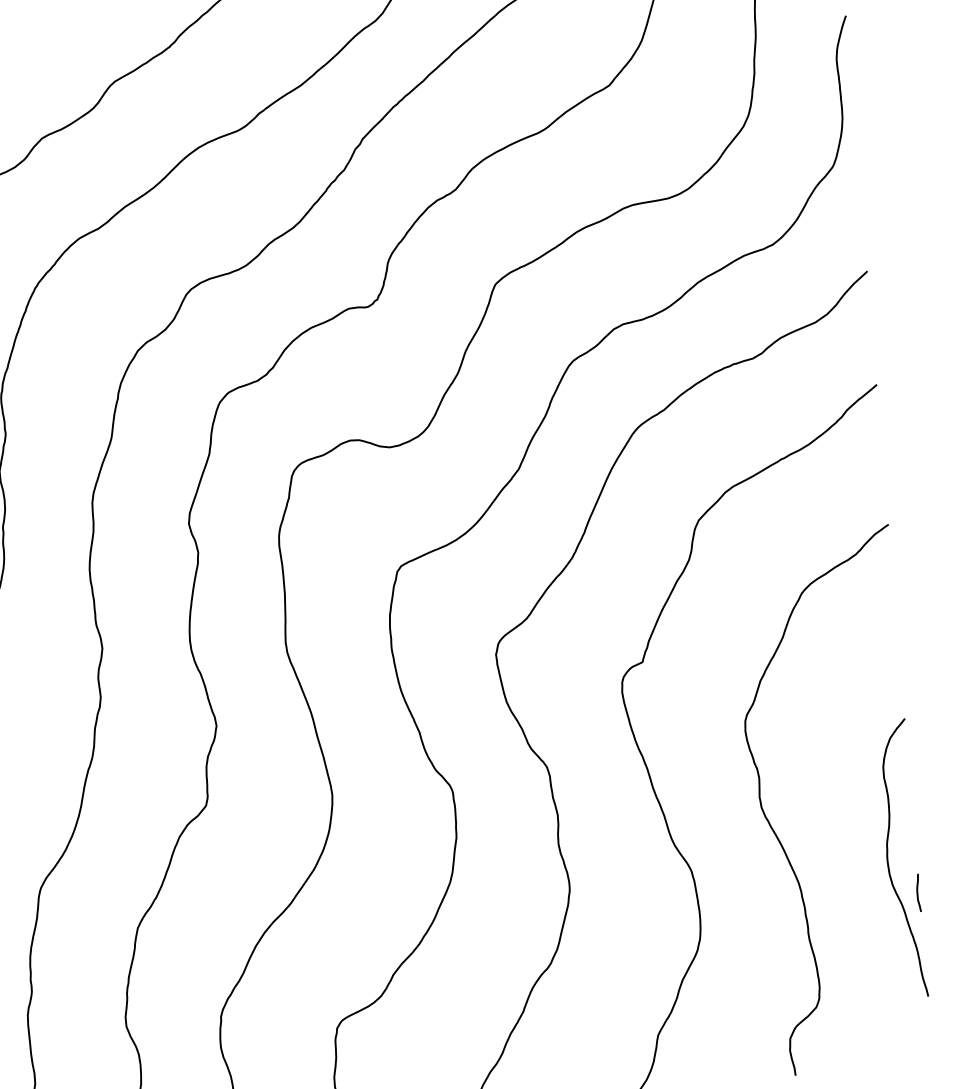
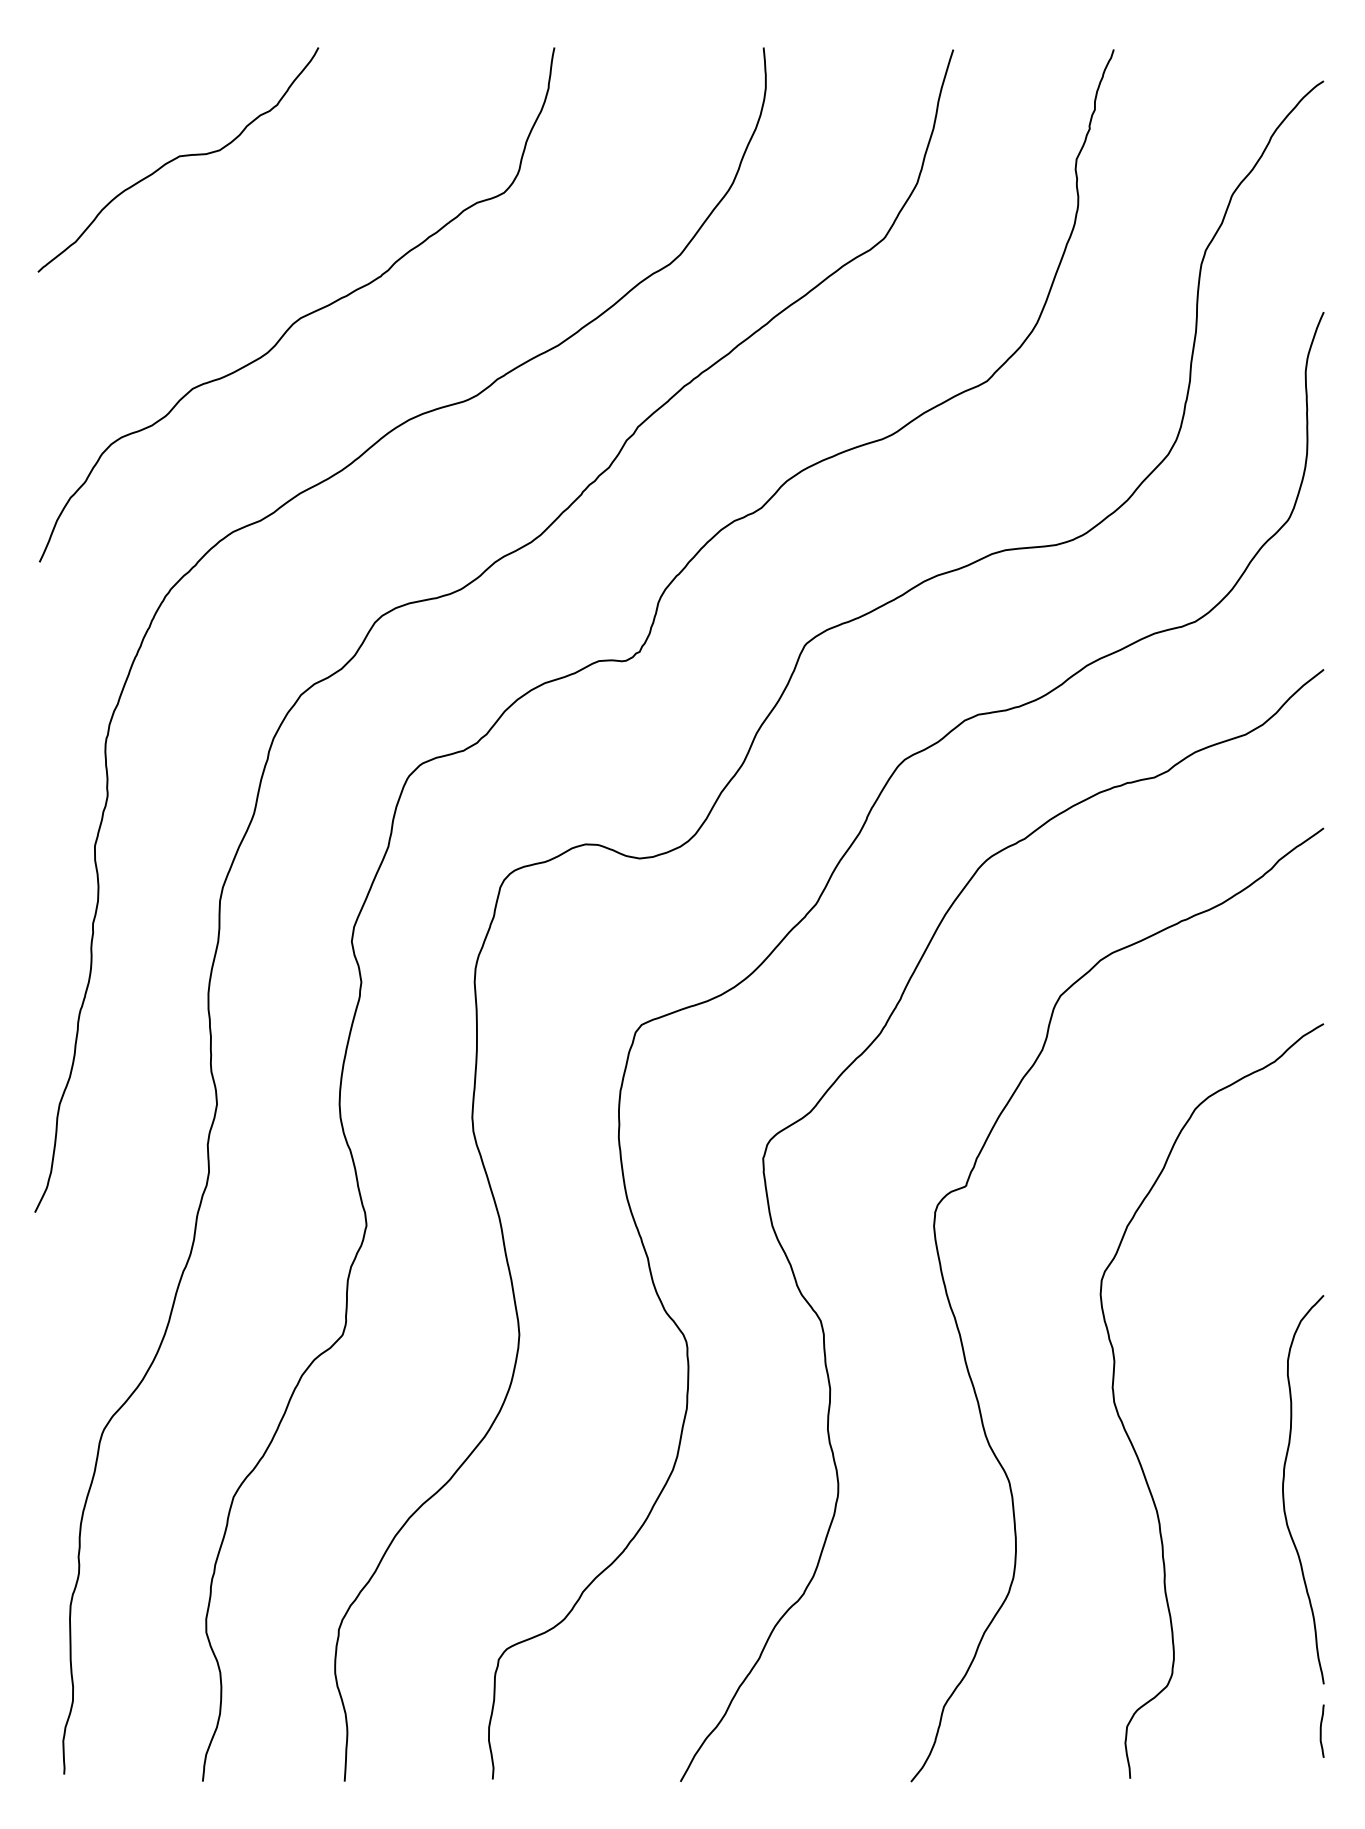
curve: (917, 892) -> (1321, 1730), moved

